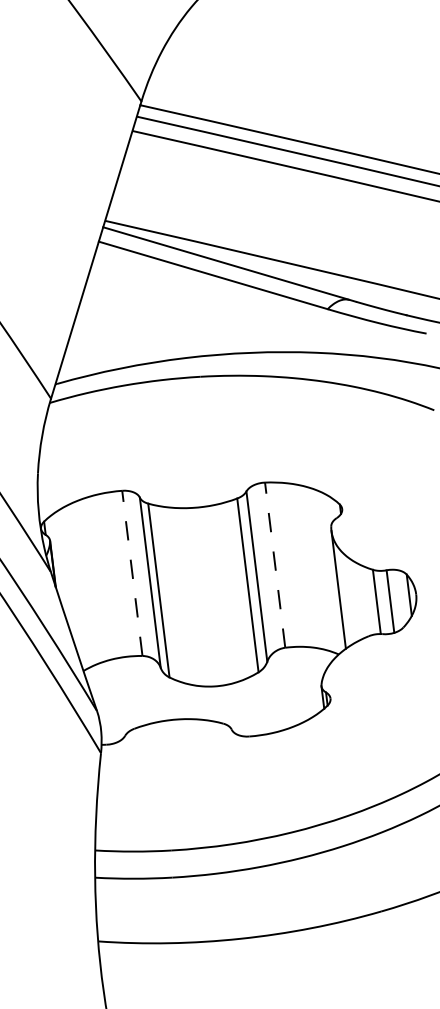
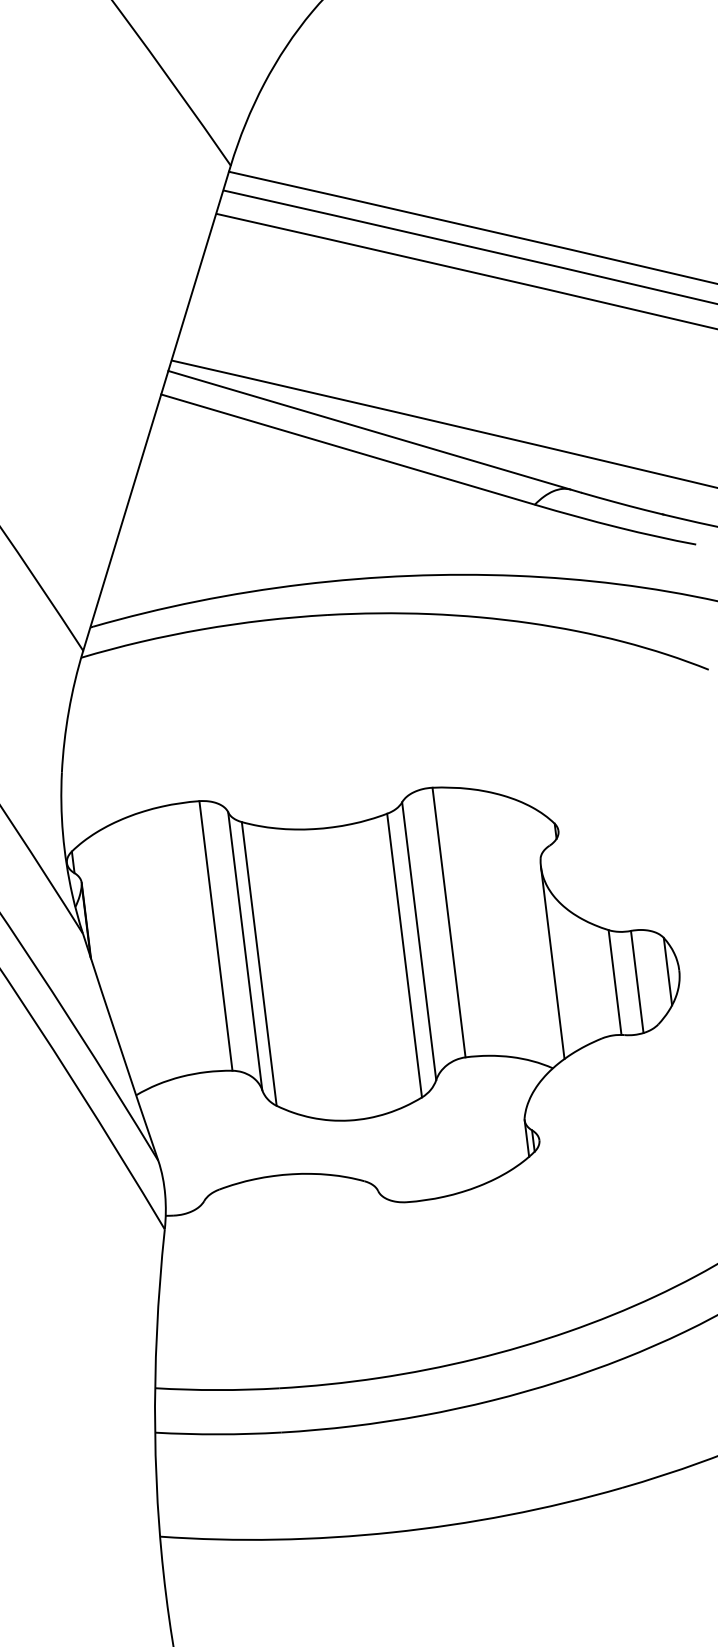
line: (275, 564) -> (449, 921), dashed -> solid
line: (132, 572) -> (216, 934), dashed -> solid

